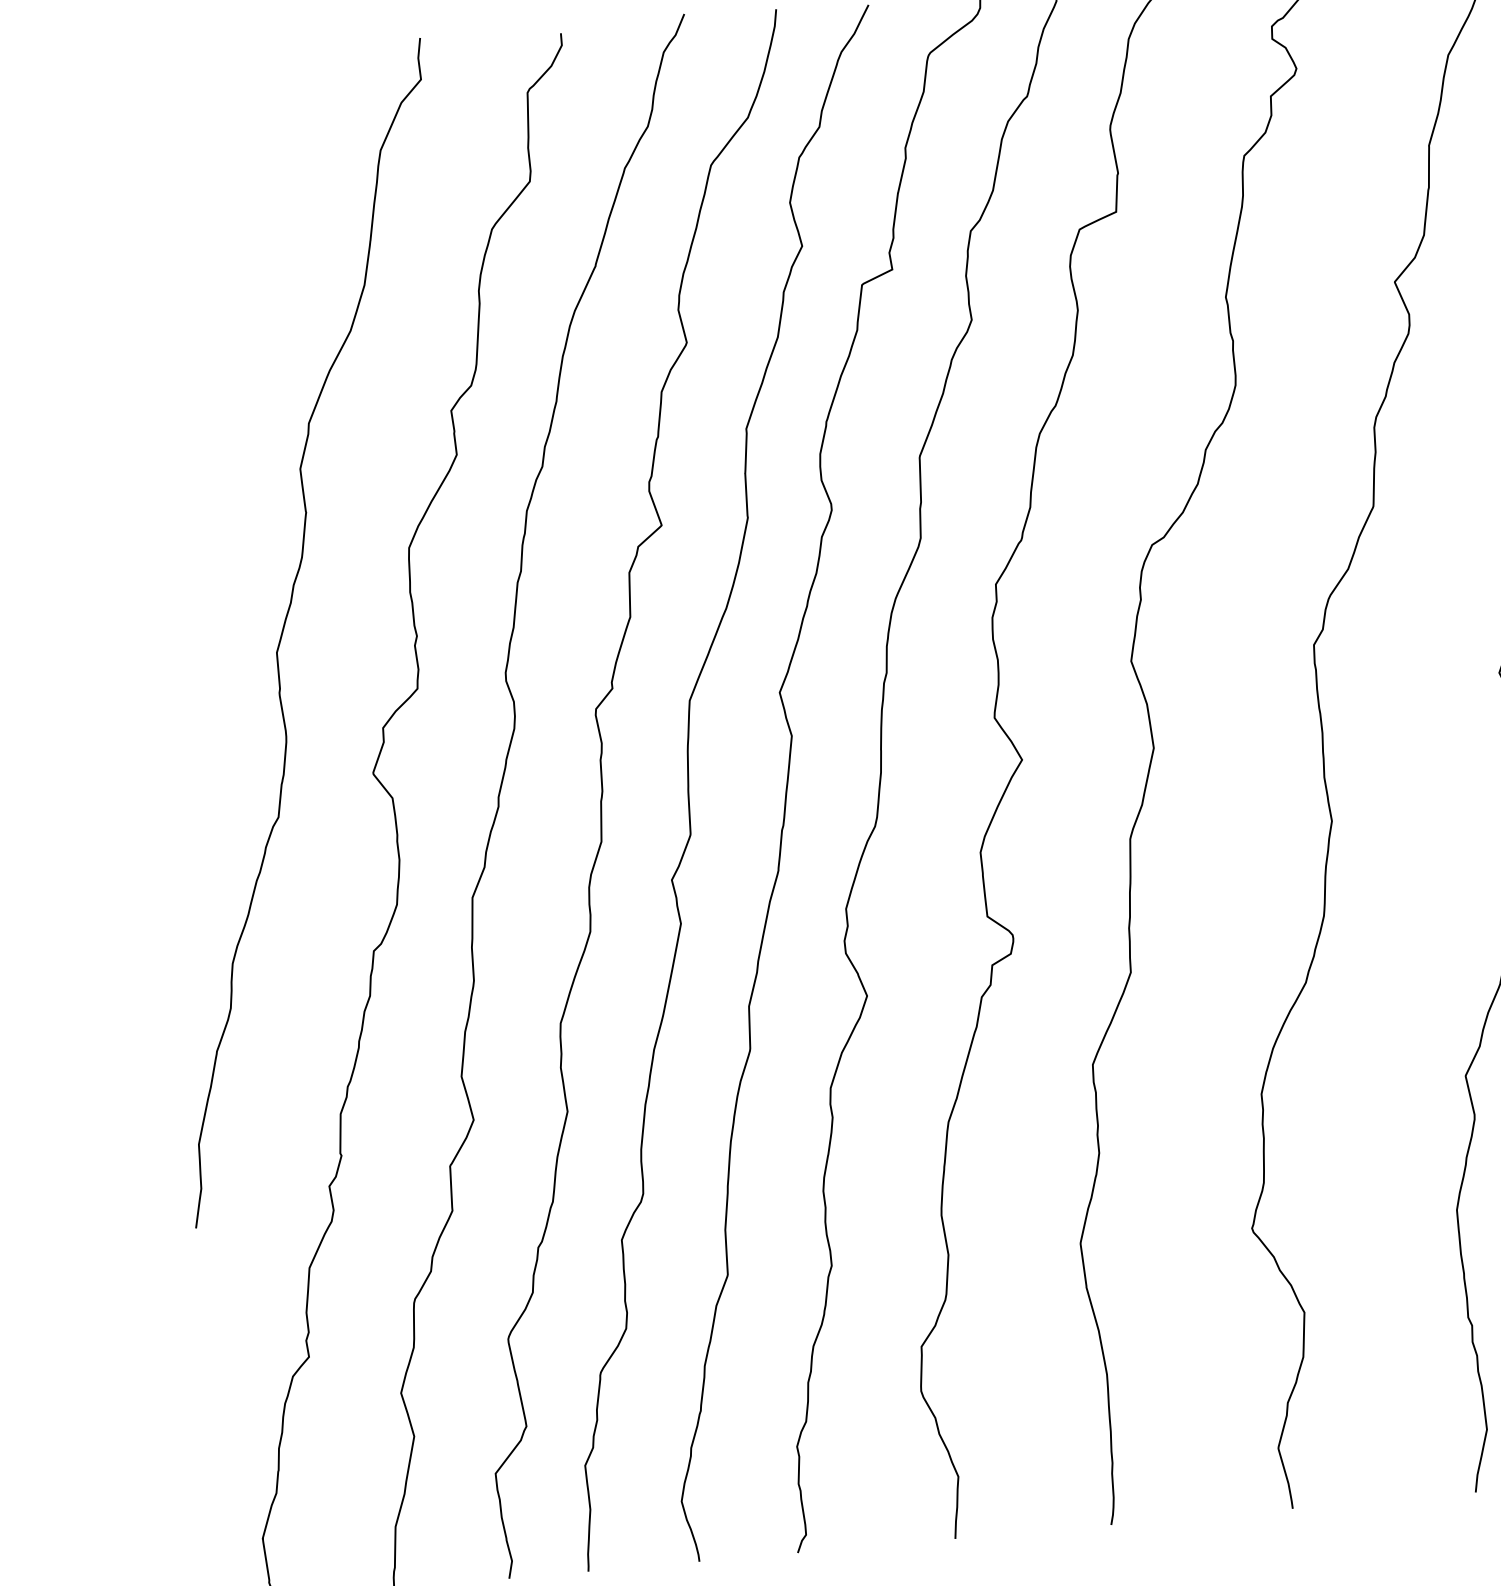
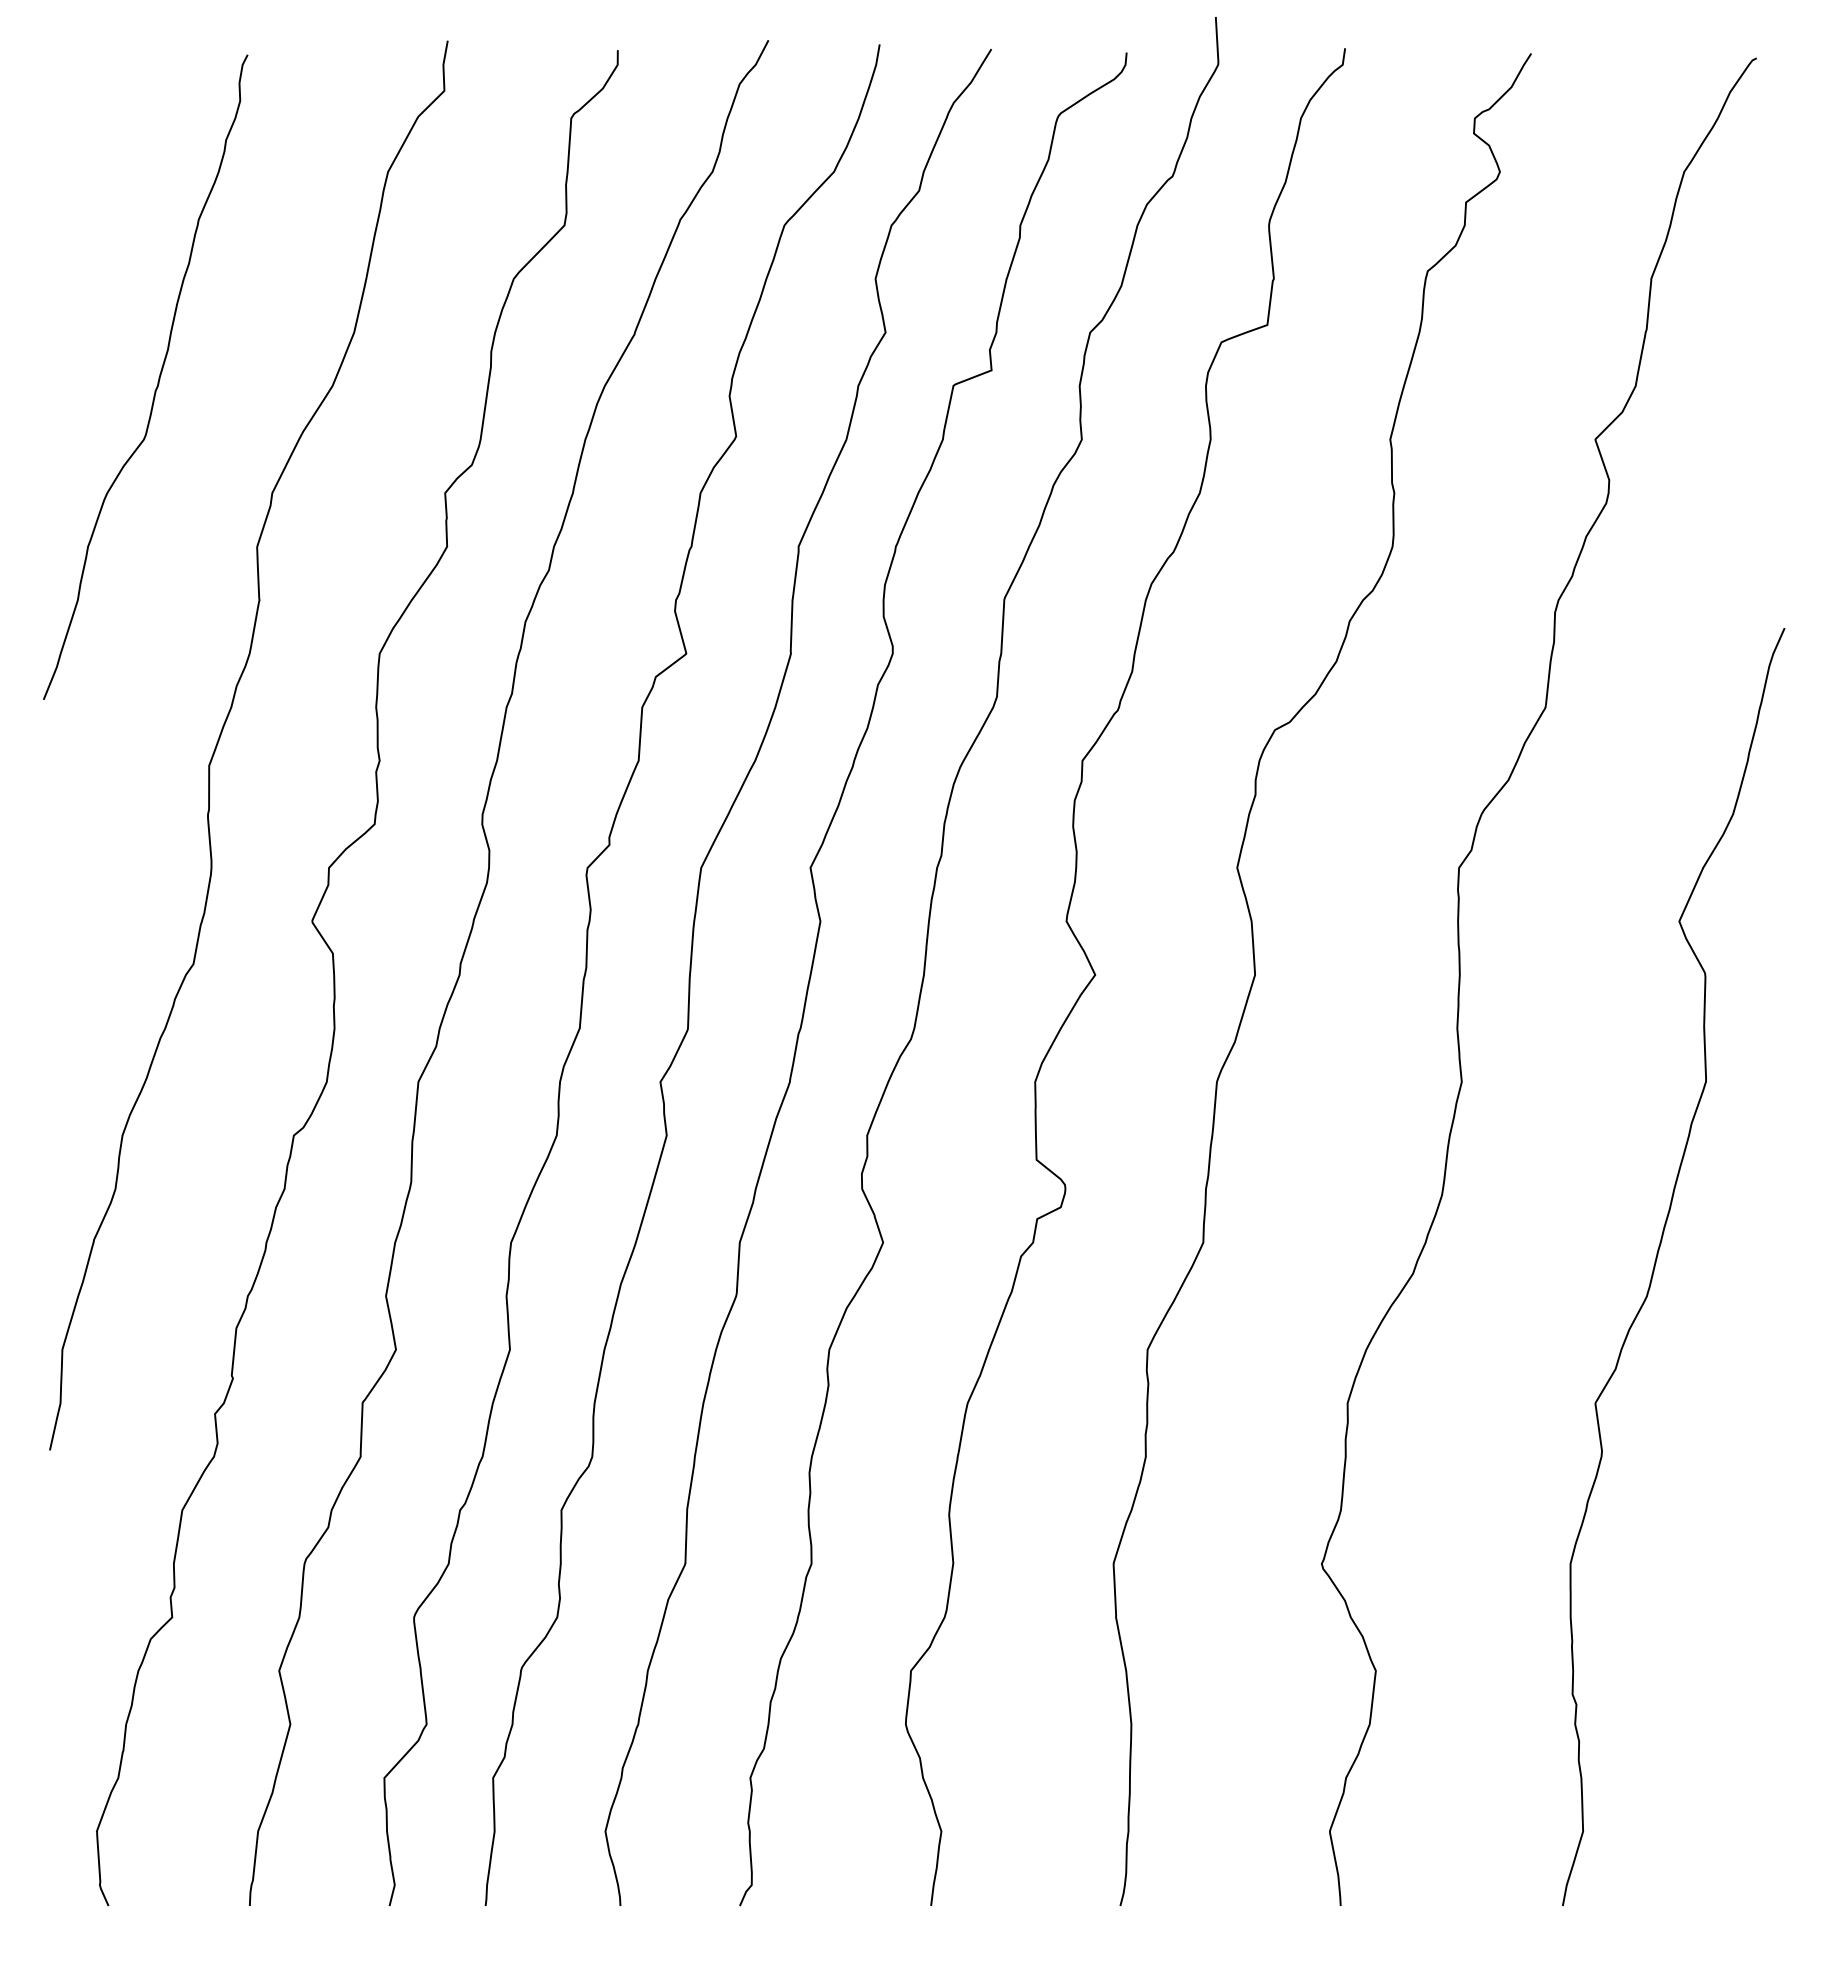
curve: (206, 340) -> (157, 381), added

